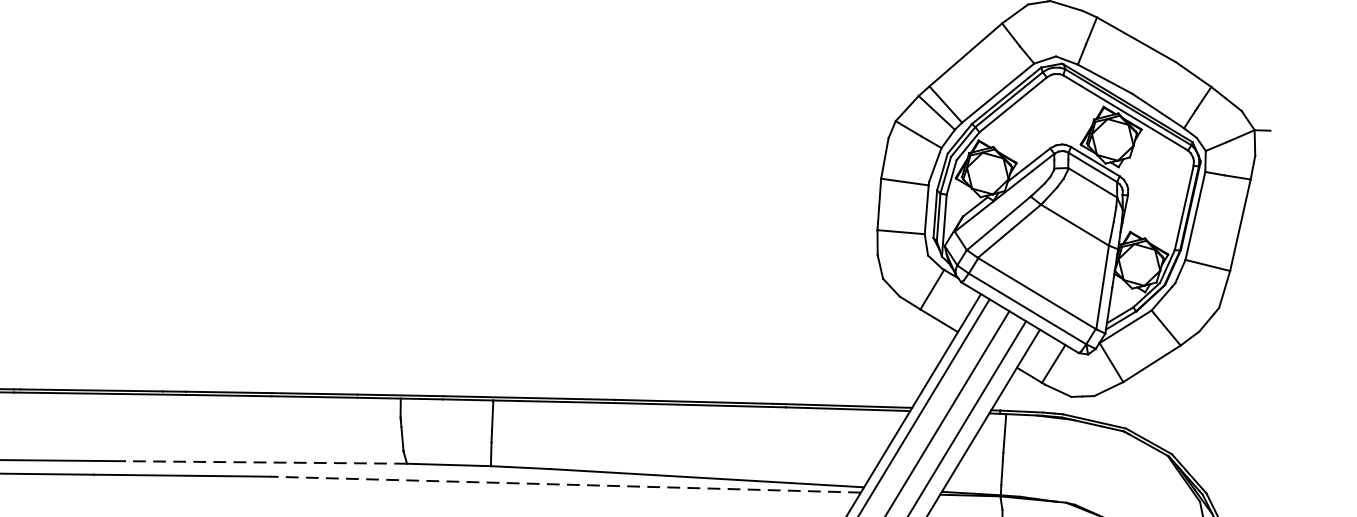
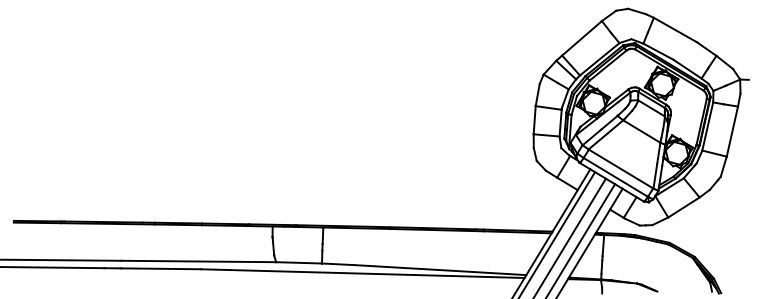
line: (265, 462) -> (198, 261), dashed -> solid
line: (564, 484) -> (362, 273), dashed -> solid

